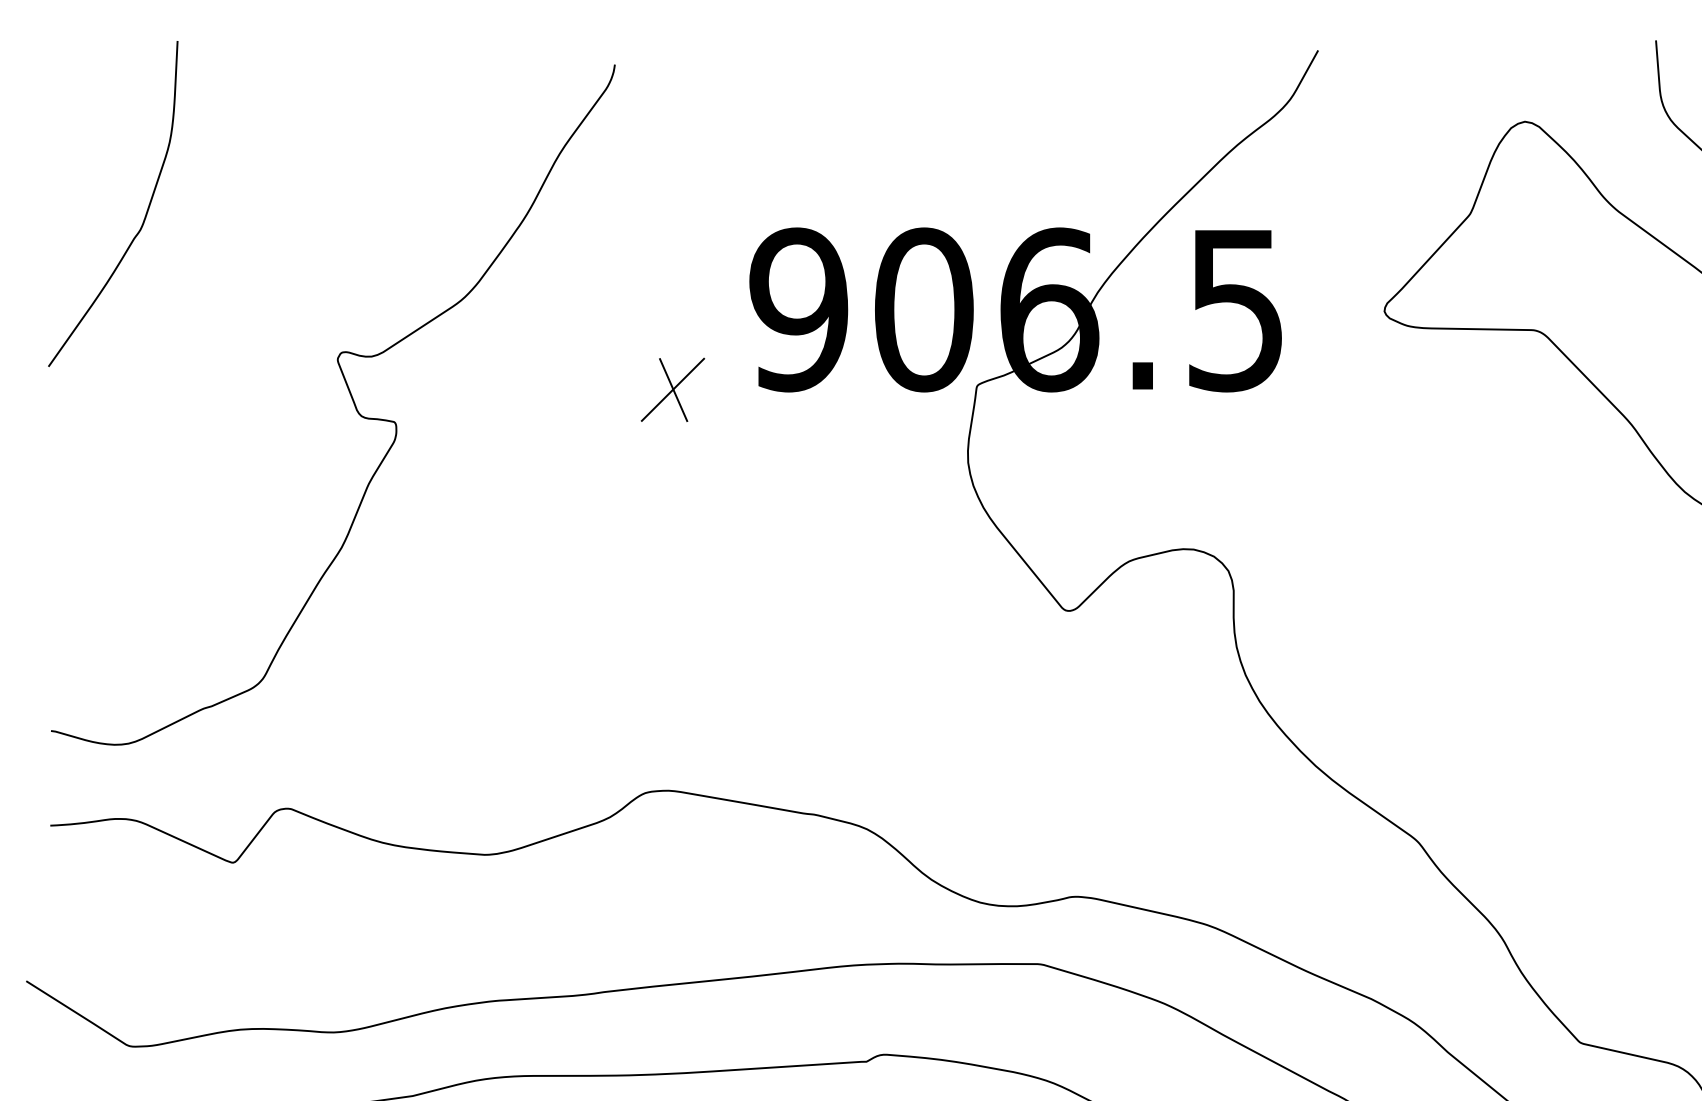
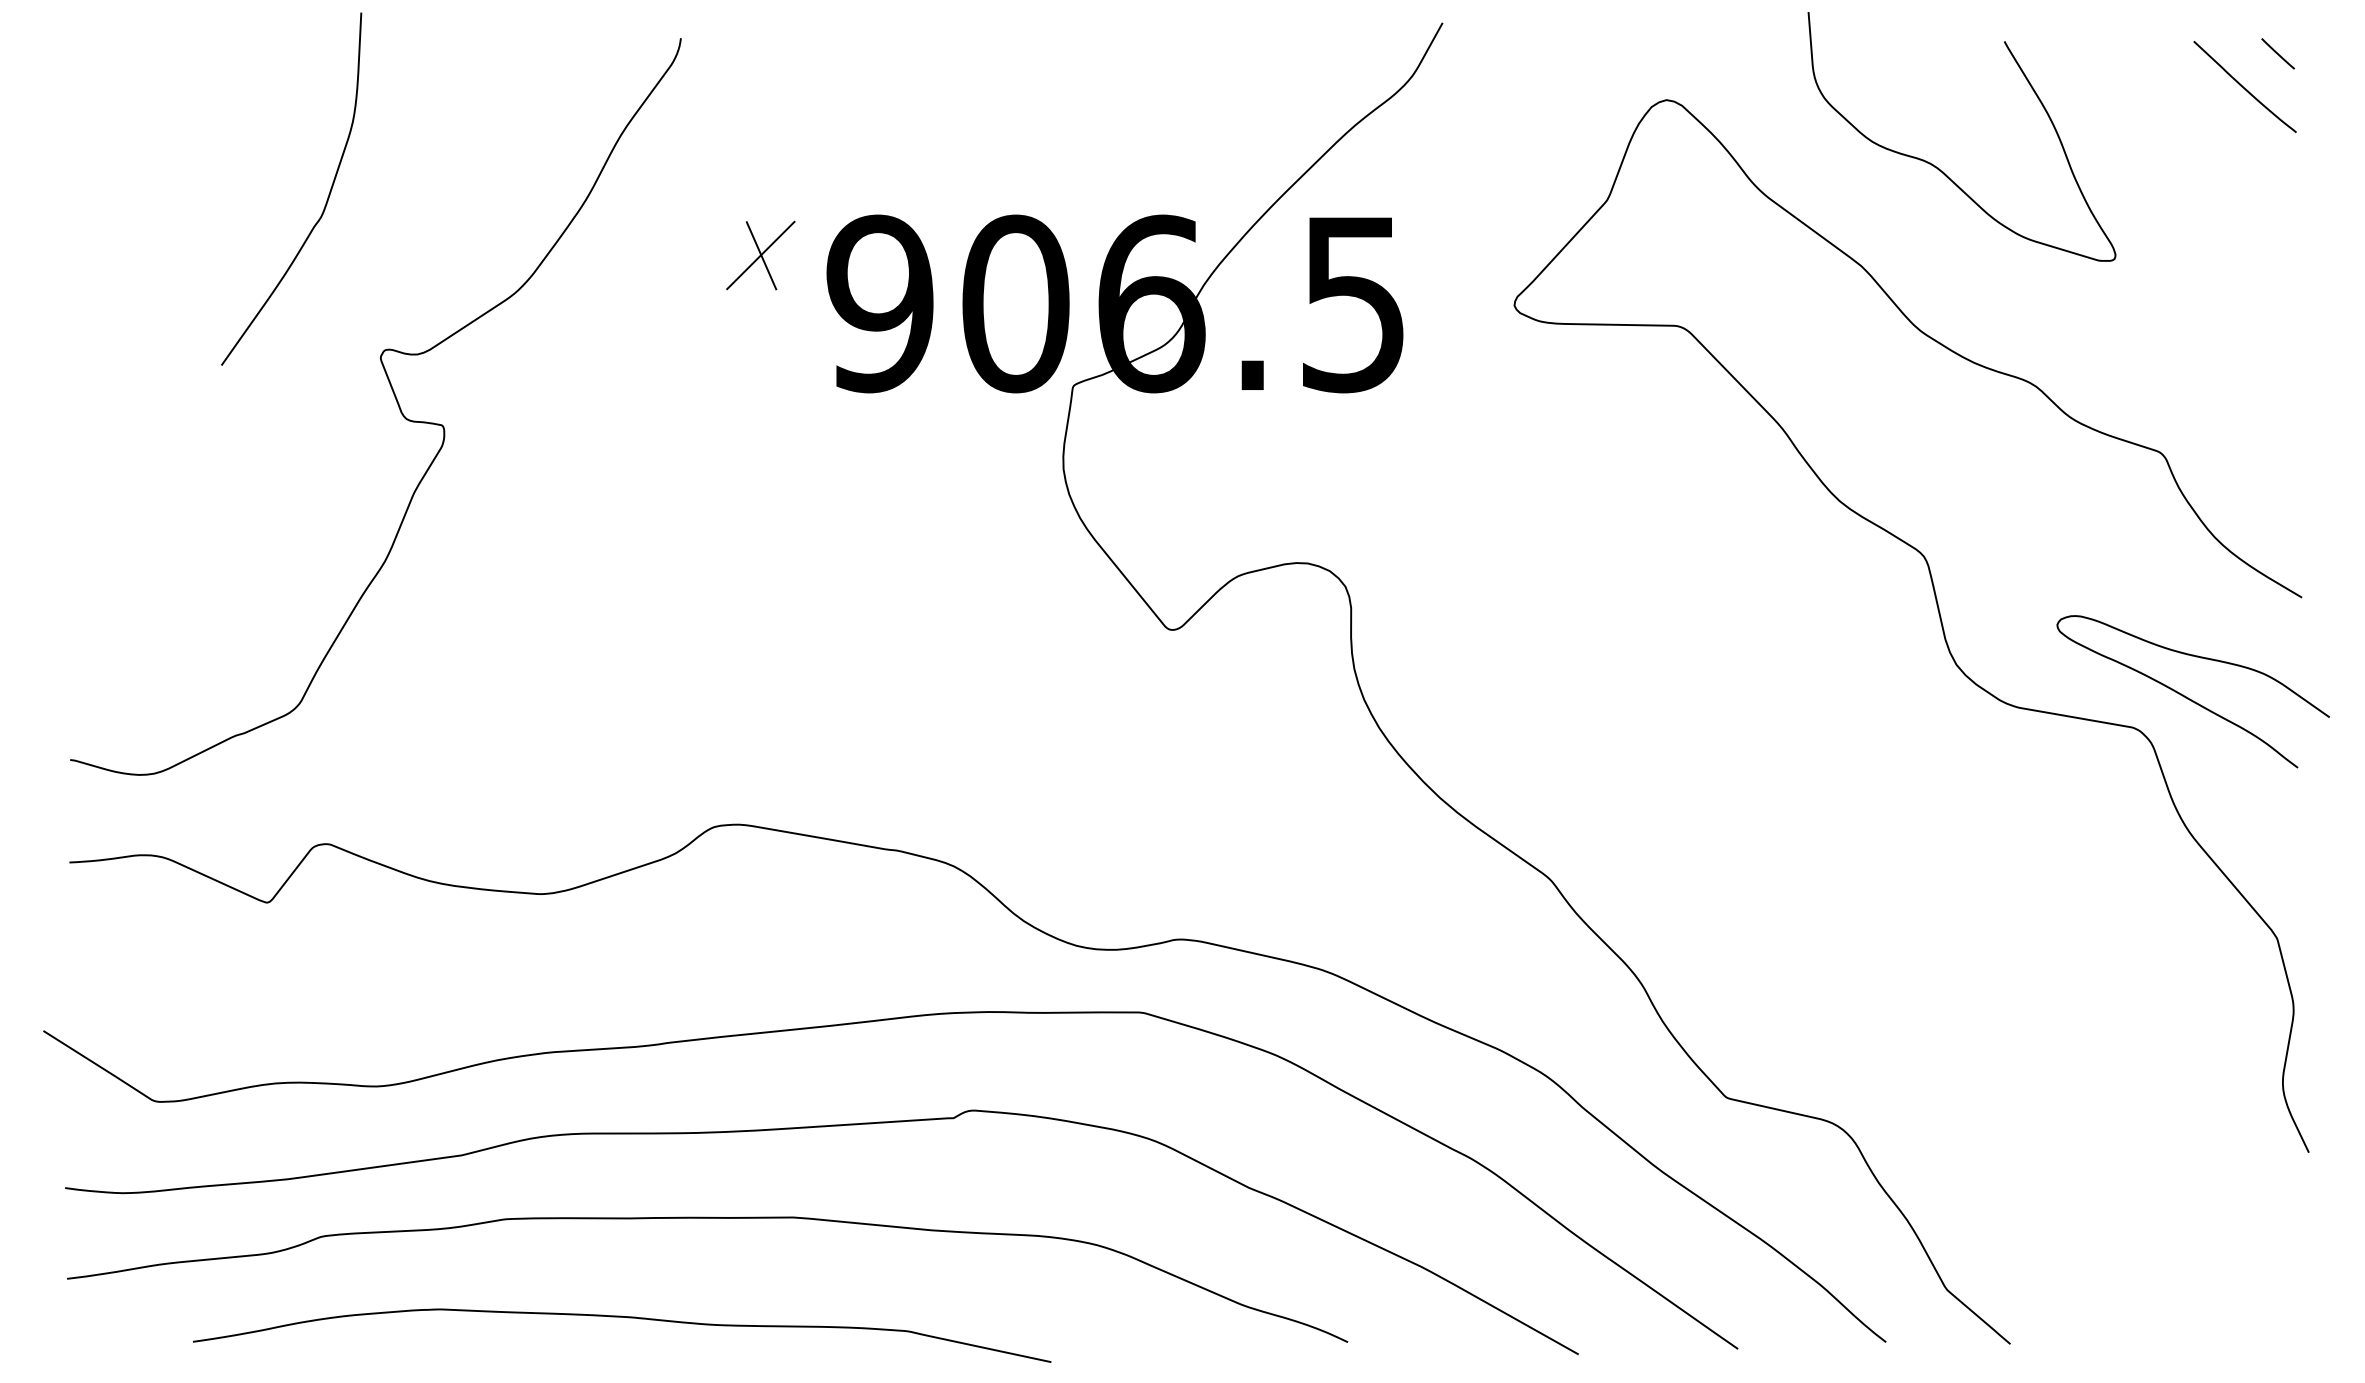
curve: (145, 214) -> (326, 200), moved
part: (672, 389) -> (760, 255), moved

